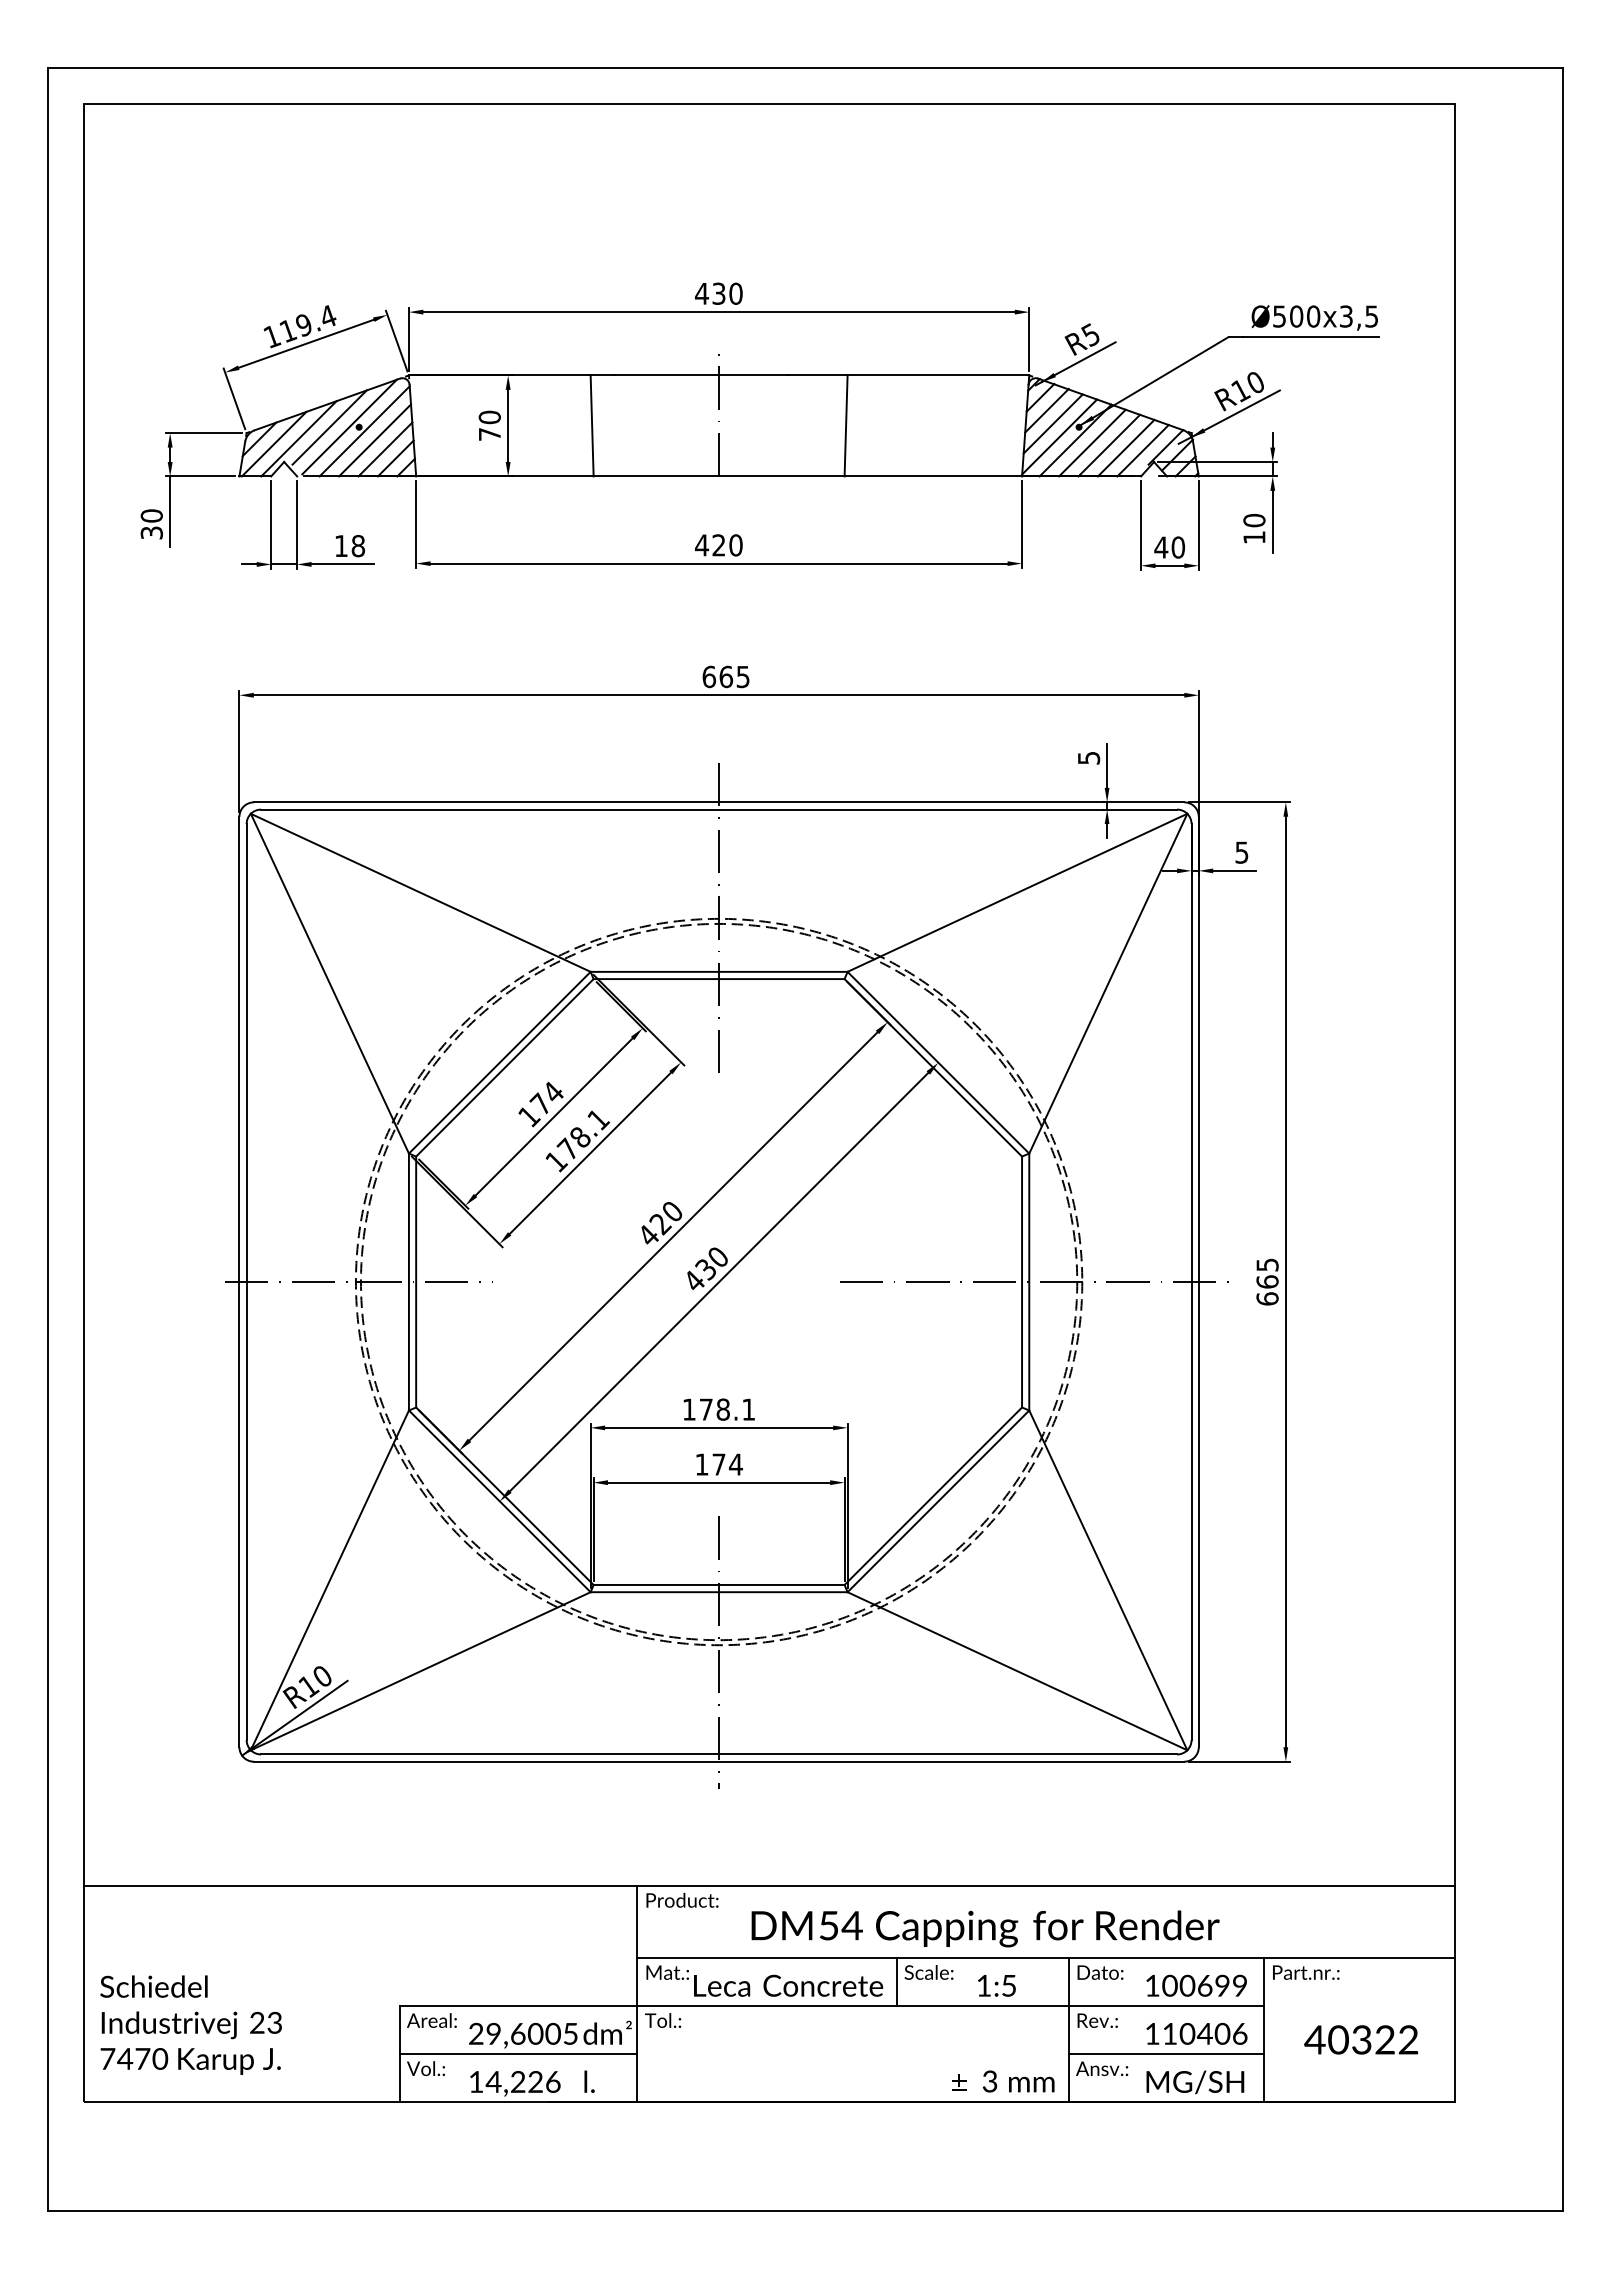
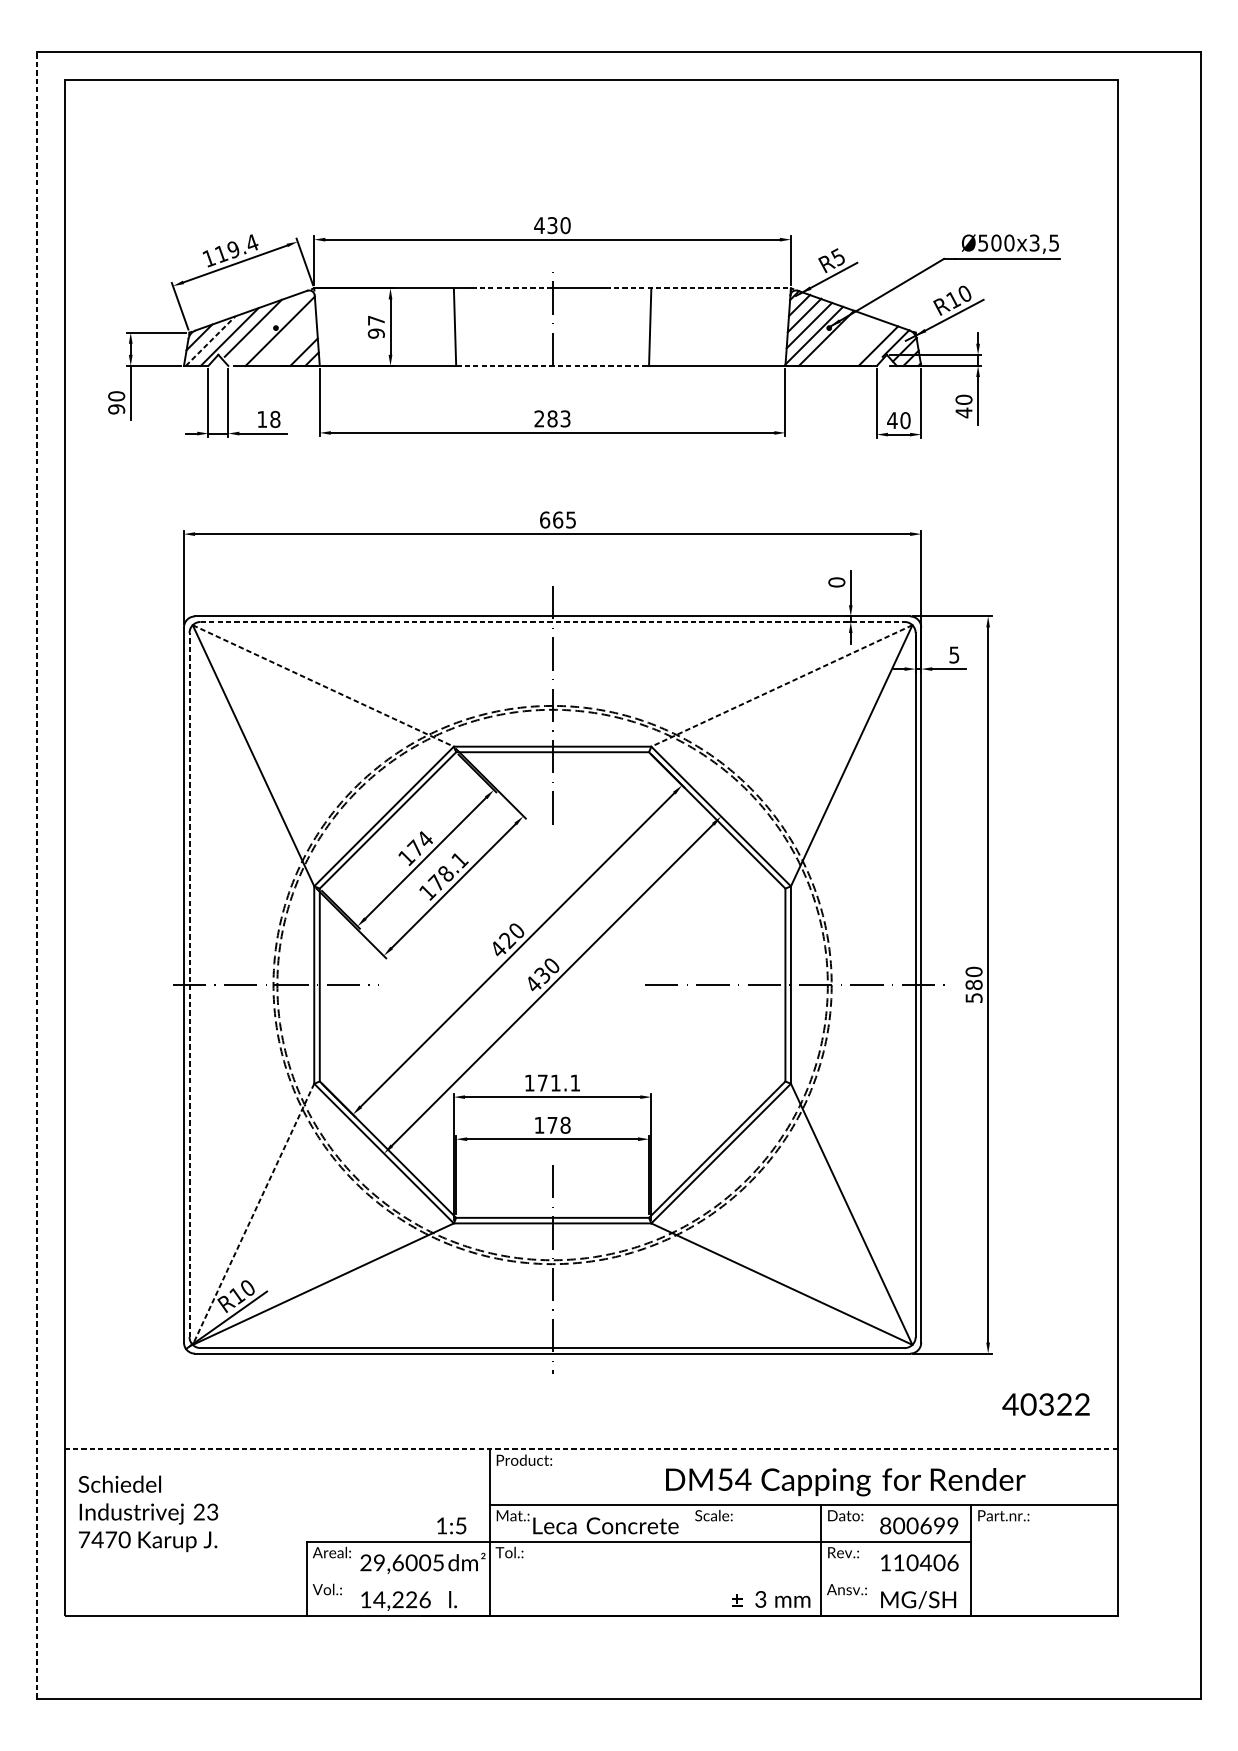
line: (666, 375) -> (512, 288), solid -> dashed
line: (908, 375) -> (698, 288), solid -> dashed
text: (489, 425) -> (376, 326), 70 -> 97
line: (349, 426) -> (268, 327), removed
line: (375, 440) -> (288, 338), removed
line: (1092, 442) -> (839, 339), removed
line: (274, 444) -> (210, 341), solid -> dashed
line: (1109, 445) -> (852, 342), removed
line: (1125, 447) -> (864, 343), removed
line: (385, 449) -> (296, 345), removed
line: (719, 476) -> (552, 365), solid -> dashed
text: (151, 532) -> (116, 409), 30 -> 90
text: (1254, 537) -> (964, 412), 10 -> 40
text: (718, 545) -> (552, 419), 420 -> 283
text: (1088, 757) -> (836, 581), 5 -> 0
line: (719, 809) -> (552, 621), solid -> dashed
line: (421, 893) -> (323, 686), solid -> dashed
line: (1017, 893) -> (781, 686), solid -> dashed
line: (48, 1139) -> (37, 875), solid -> dashed
line: (246, 1281) -> (189, 984), solid -> dashed
text: (1267, 1281) -> (974, 984), 665 -> 580
text: (722, 1409) -> (555, 1082), 178.1 -> 171.1
text: (735, 1464) -> (565, 1125), 174 -> 178
line: (329, 1580) -> (253, 1214), solid -> dashed
line: (768, 1886) -> (590, 1449), solid -> dashed
text: (985, 1928) -> (845, 1481), moved
line: (896, 1982) -> (688, 1523), removed
text: (996, 1985) -> (451, 1525), moved
text: (1152, 1985) -> (885, 1525), 100699 -> 800699
text: (190, 2024) -> (147, 1513), moved
text: (1361, 2039) -> (1046, 1404), moved
line: (518, 2054) -> (398, 1578), removed
line: (1165, 2054) -> (895, 1578), removed

